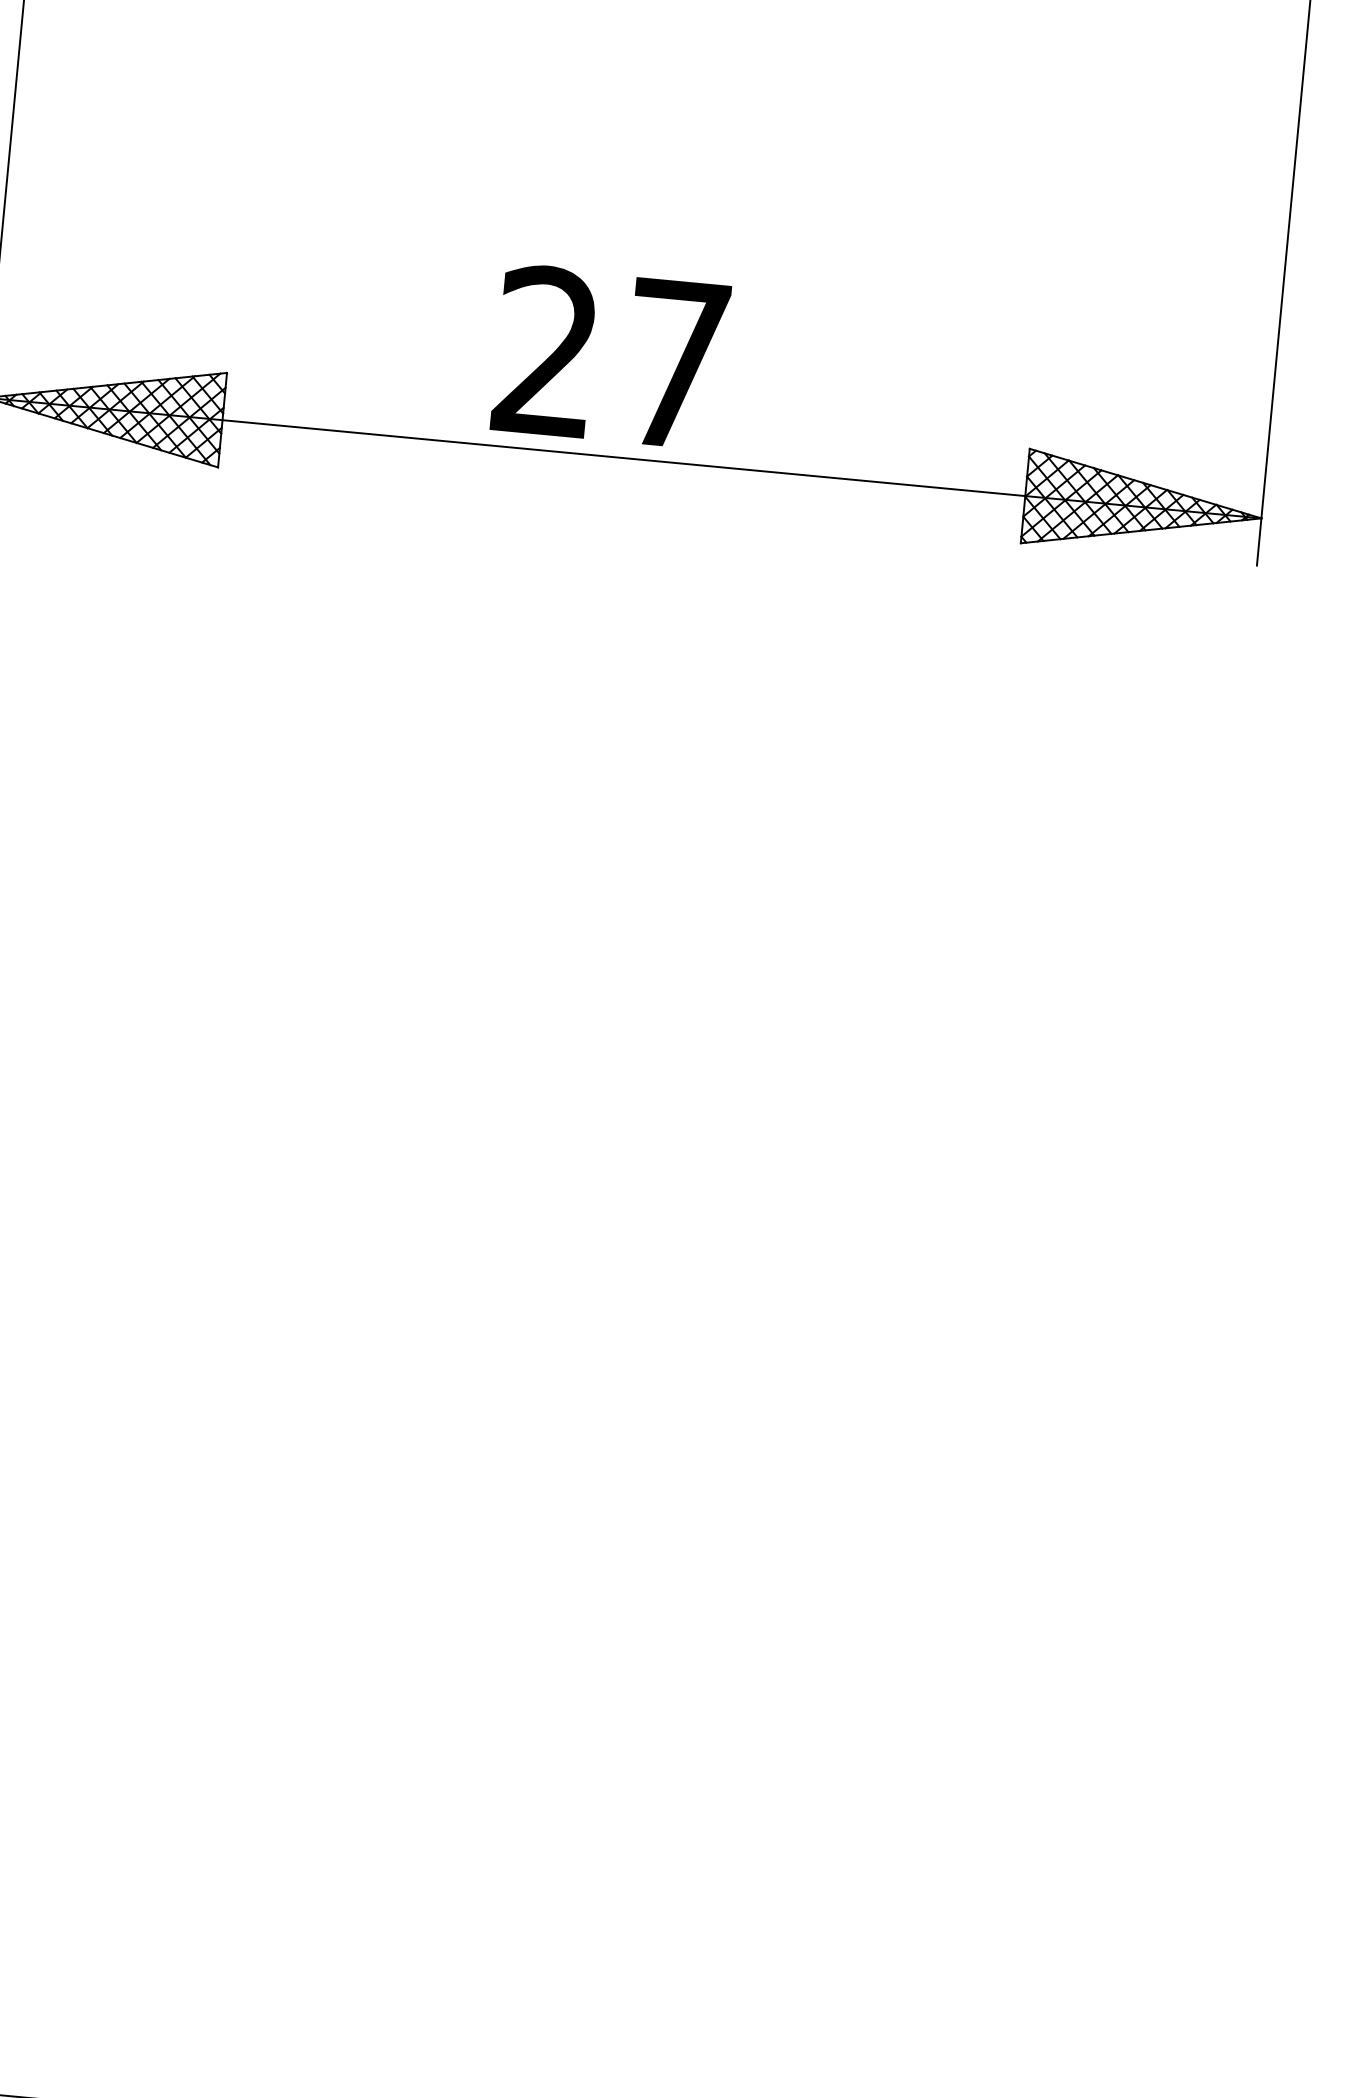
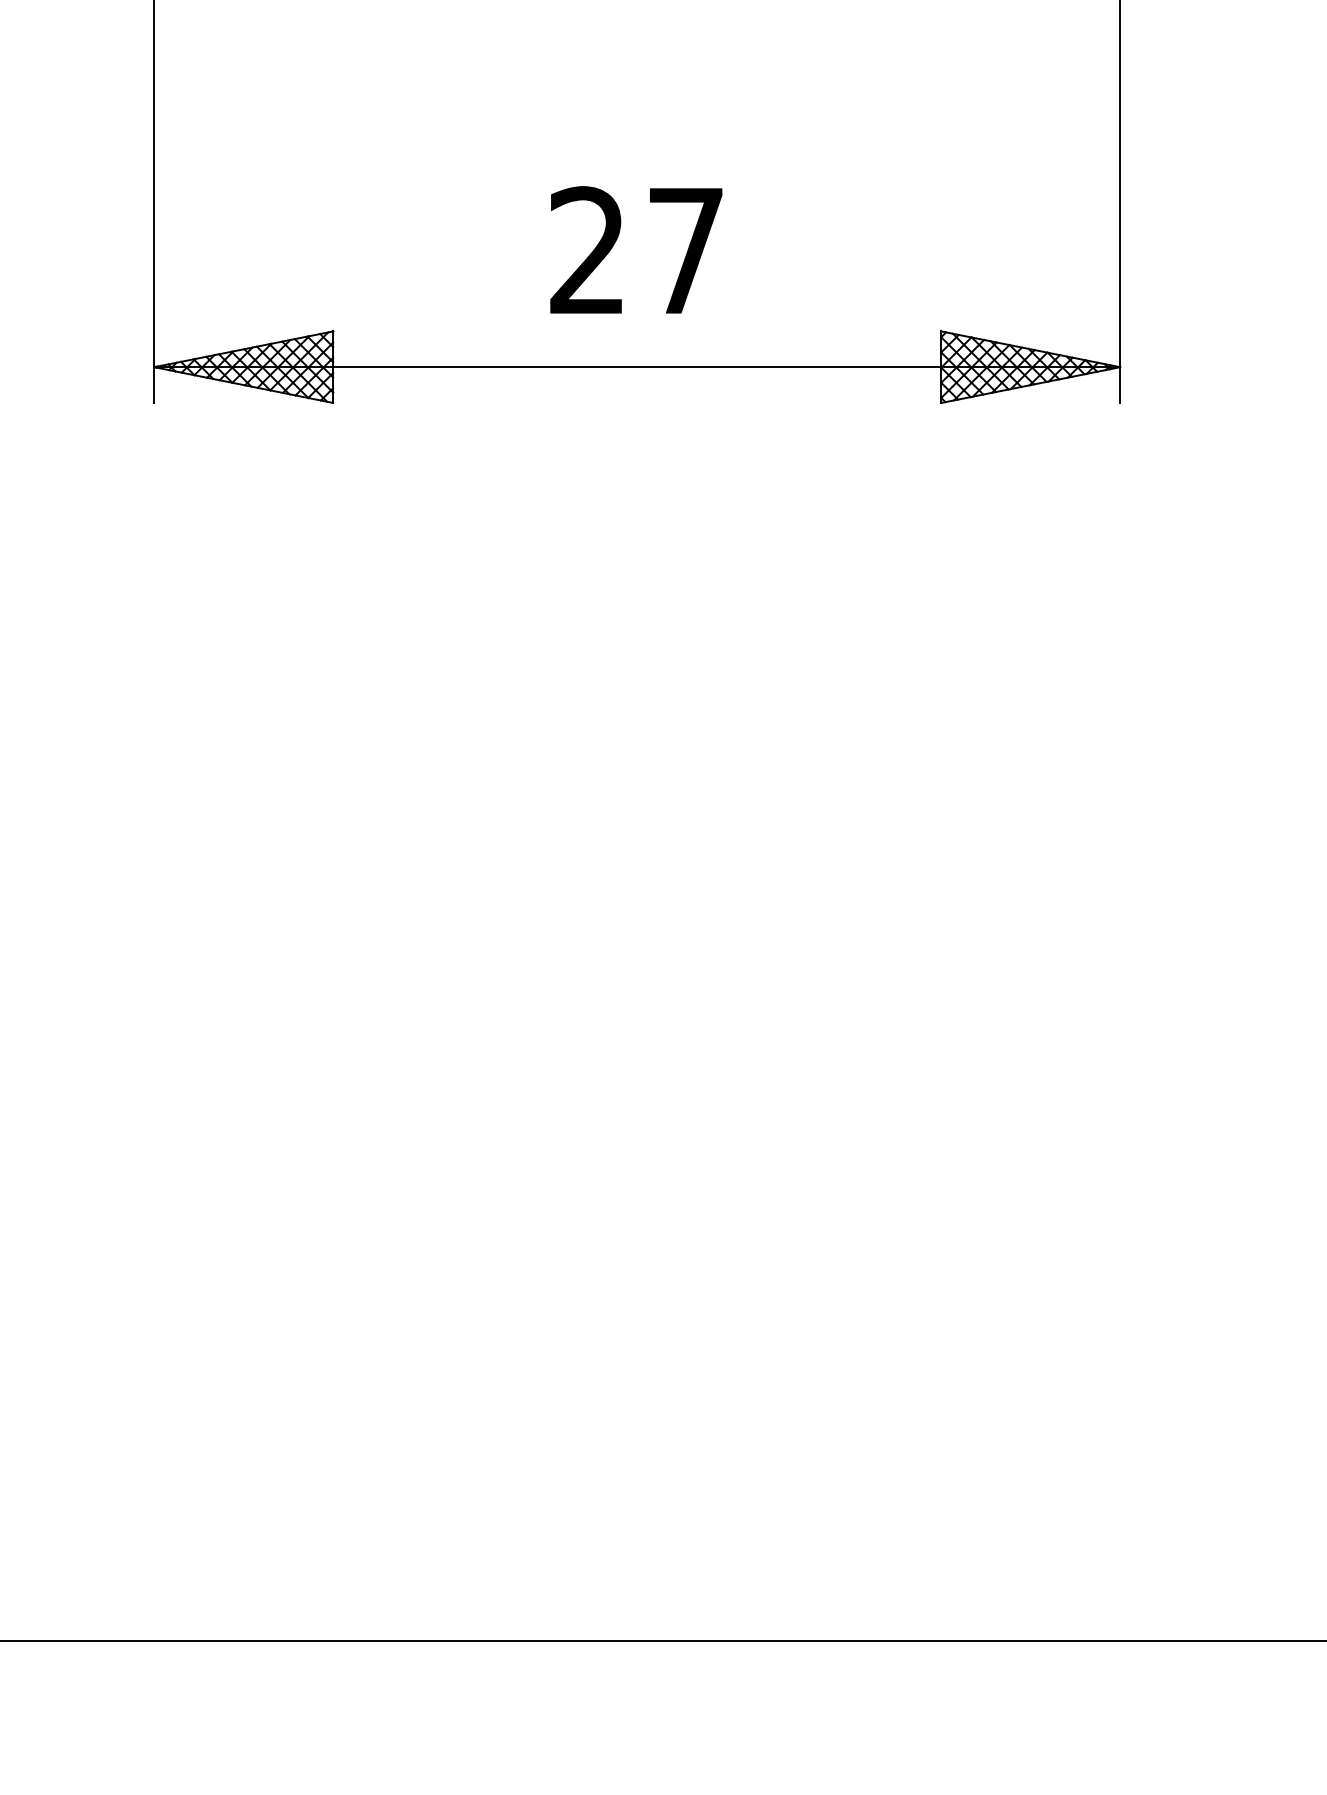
text: (611, 356) -> (636, 249), moved

